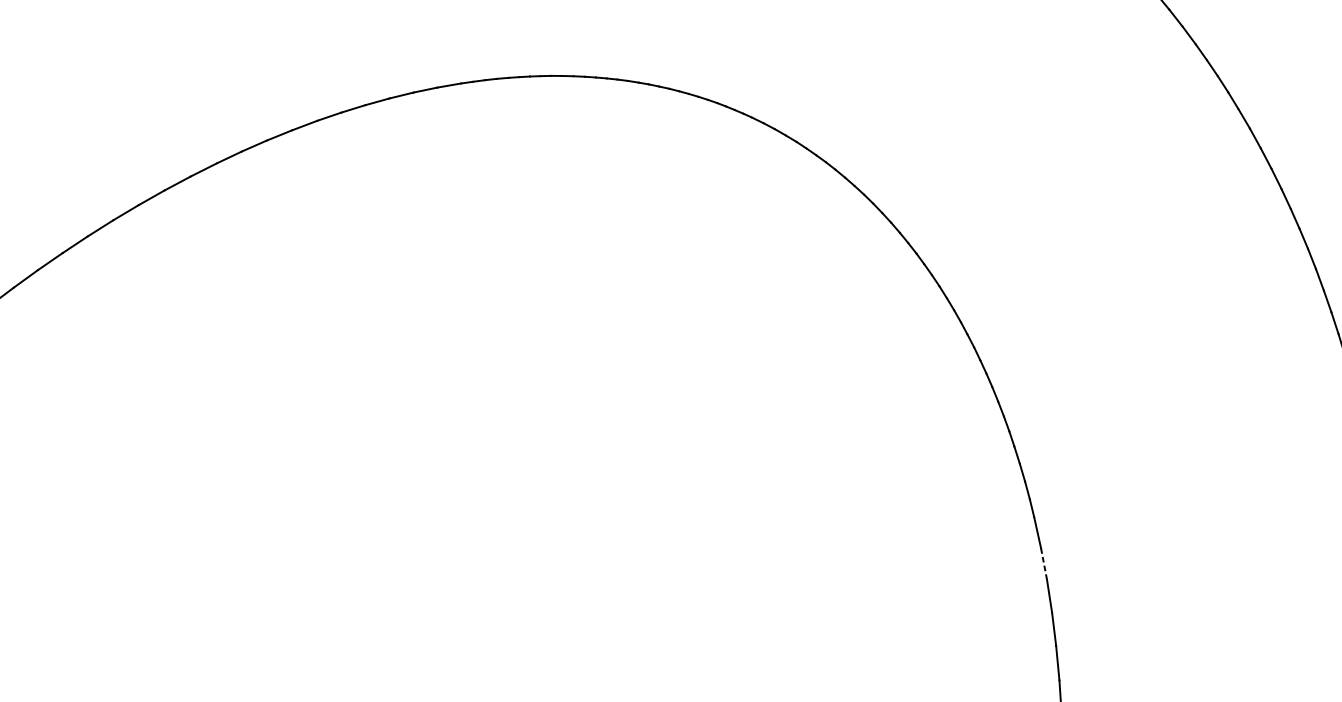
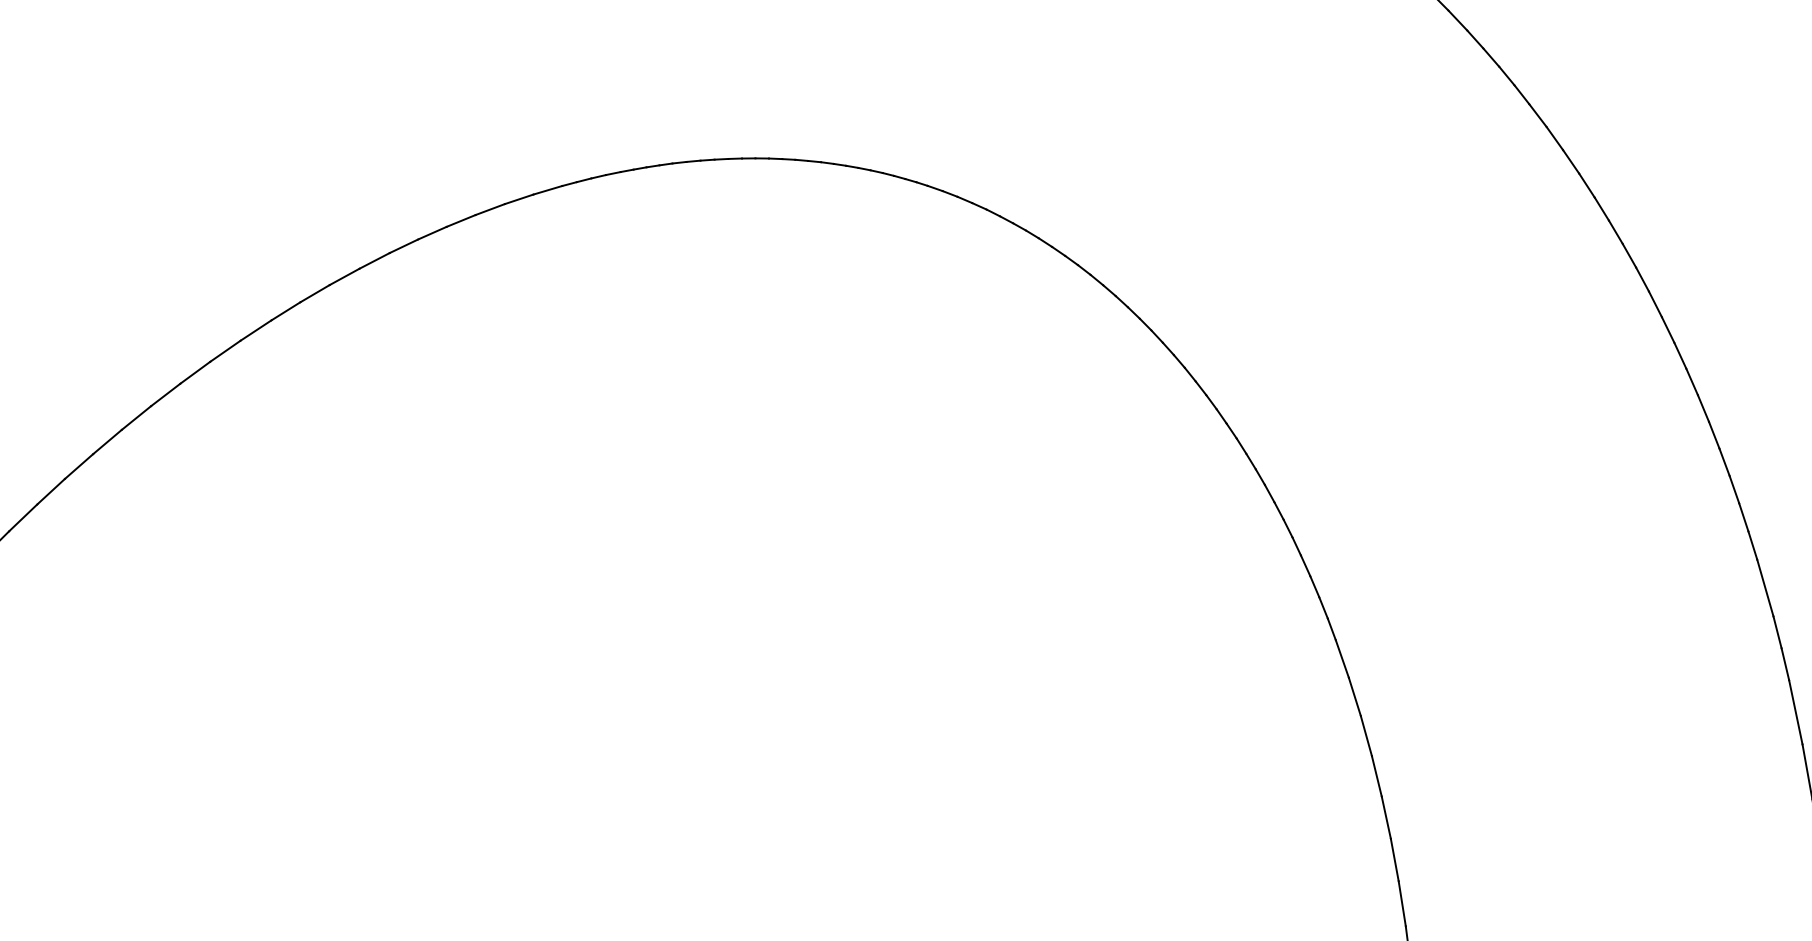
line: (1043, 563) -> (1354, 696), dashed -> solid

